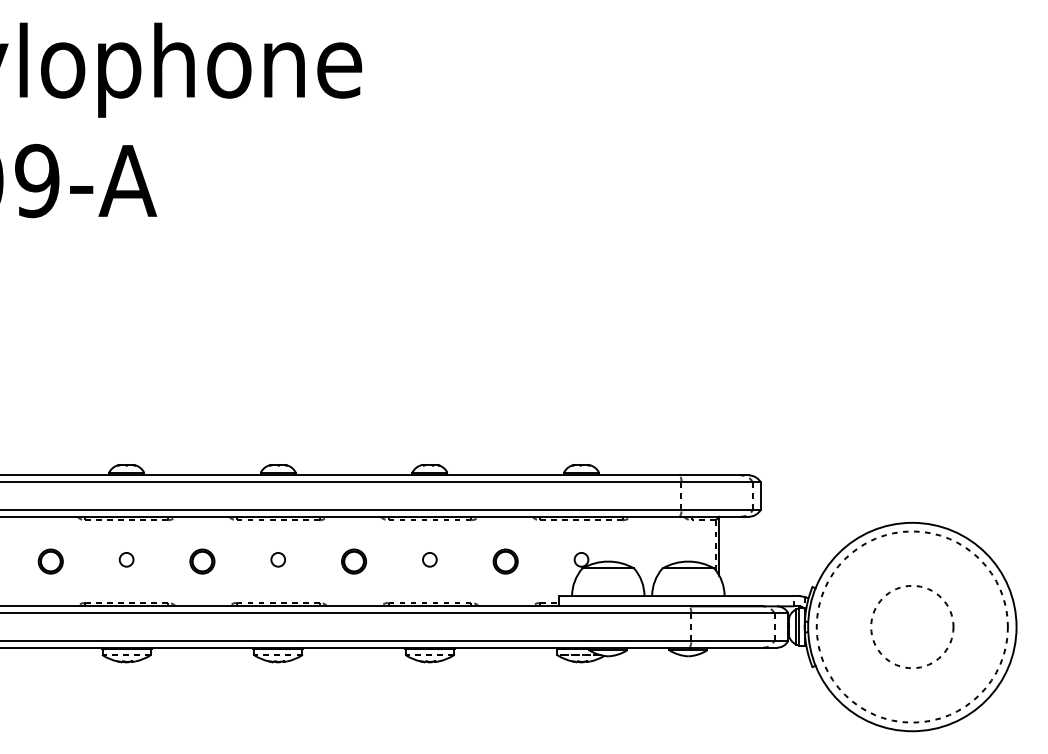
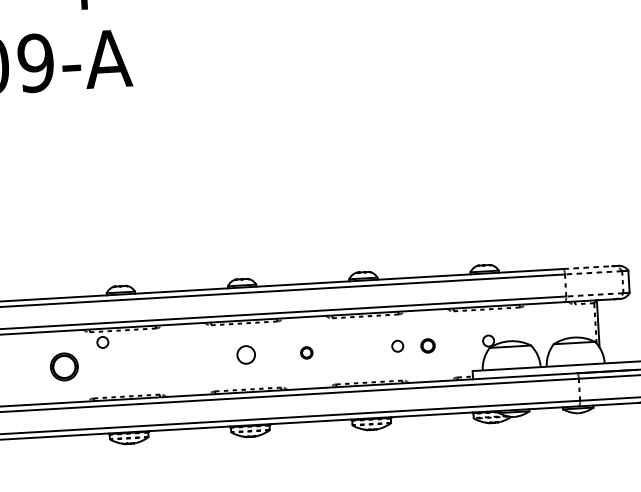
line: (710, 475) -> (587, 267), solid -> dashed
line: (717, 482) -> (593, 272), solid -> dashed
line: (717, 509) -> (595, 294), solid -> dashed
circle: (126, 559) -> (102, 342), moved
circle: (277, 559) -> (245, 354), size x1.6
circle: (429, 559) -> (397, 346), moved
part: (50, 561) -> (64, 366), size x1.4
part: (202, 561) -> (185, 359), removed
part: (353, 561) -> (306, 352), size x0.6
part: (505, 561) -> (427, 345), size x0.7

